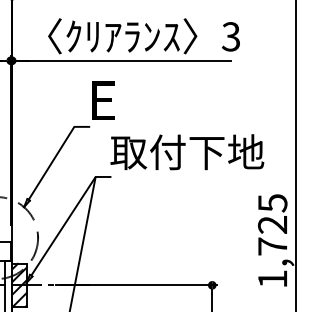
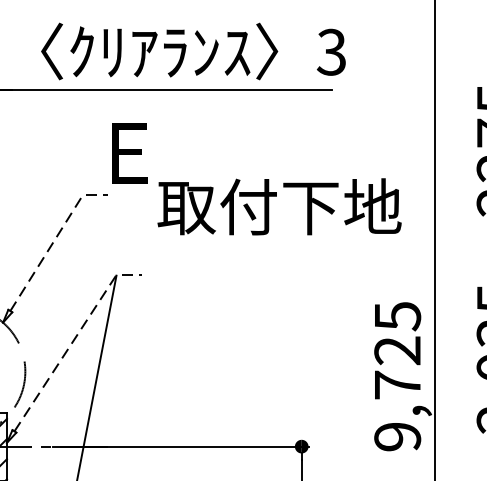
text: (187, 152) -> (279, 207), moved
line: (55, 156) -> (52, 242), solid -> dashed
line: (68, 218) -> (73, 340), solid -> dashed
text: (272, 279) -> (397, 437), 1,725 -> 9,725

